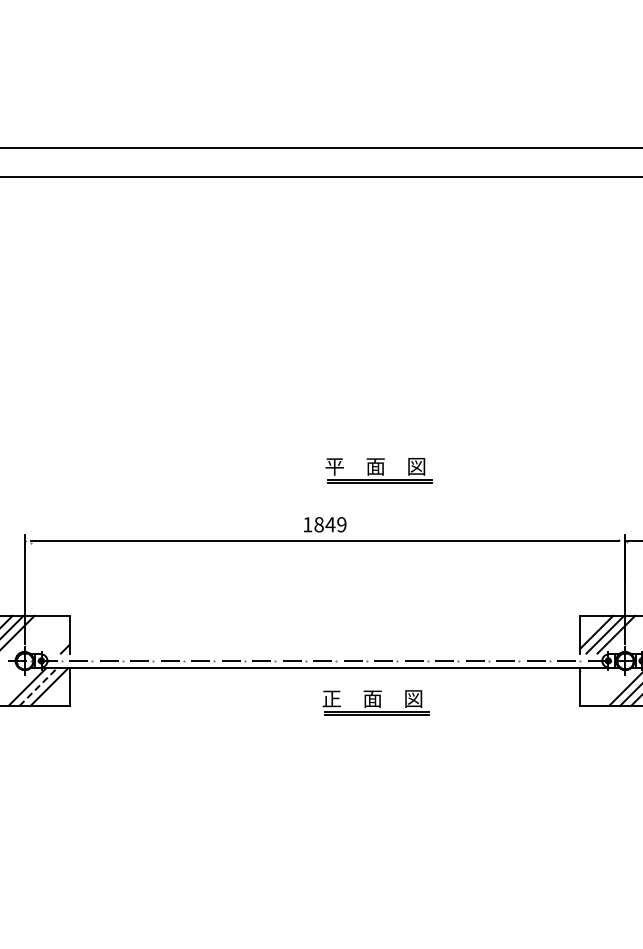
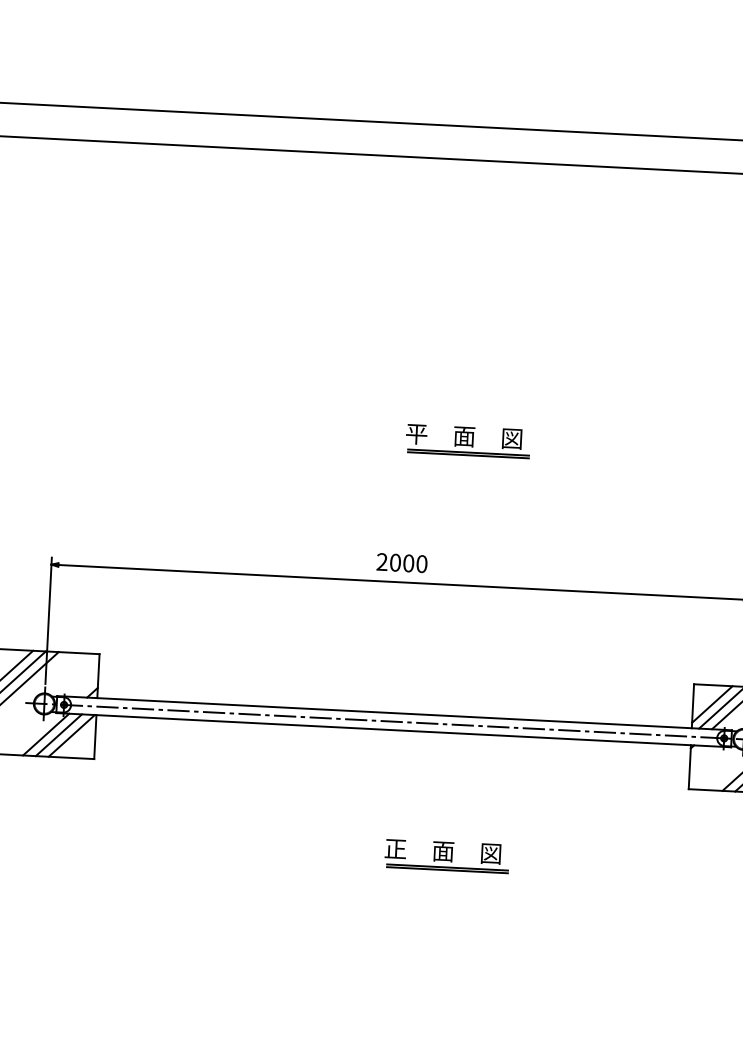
part: (378, 470) -> (467, 441), moved
text: (324, 524) -> (401, 562), 1849 -> 2000
line: (324, 653) -> (394, 713), added
line: (38, 687) -> (59, 735), dashed -> solid
part: (375, 702) -> (446, 855), moved

